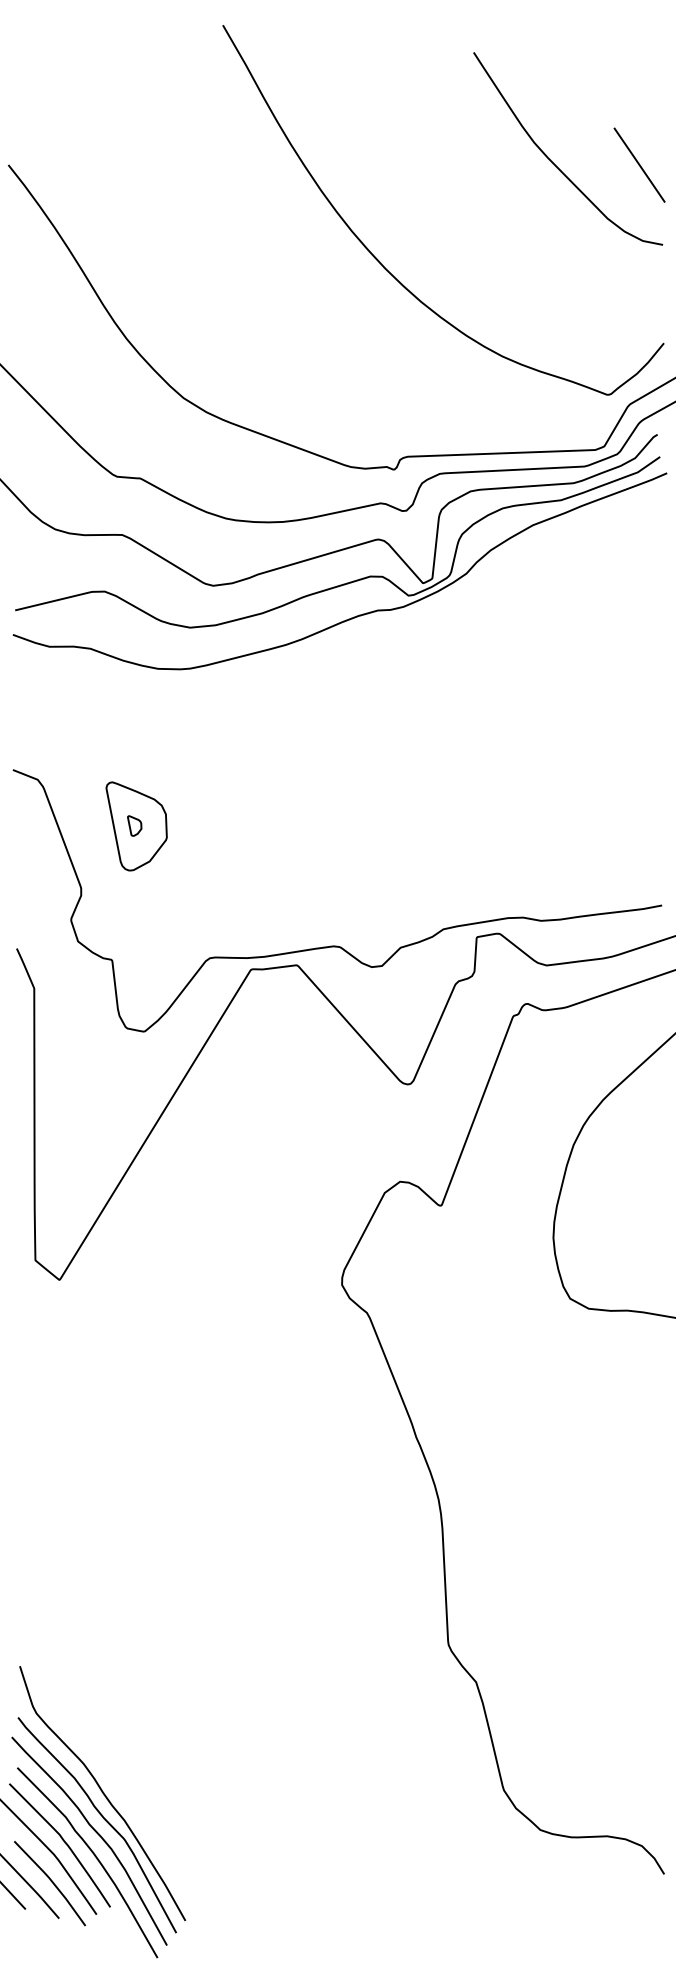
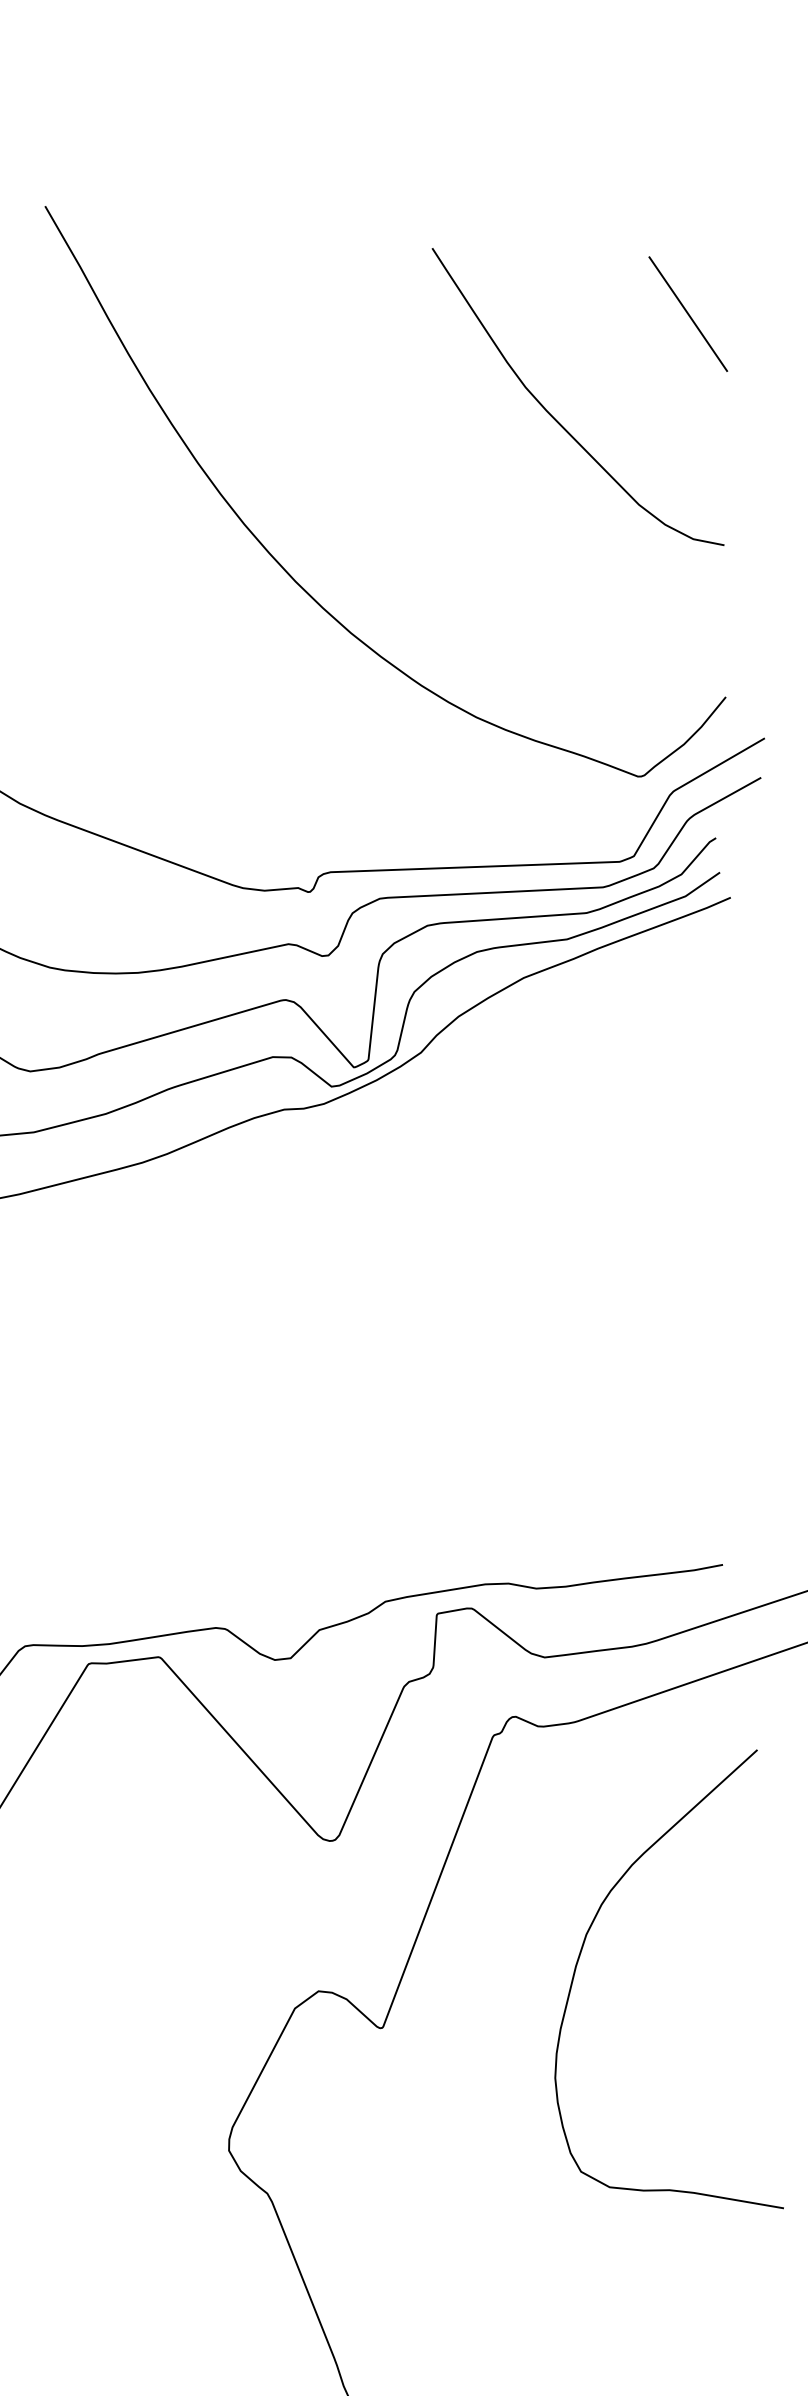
line: (639, 164) -> (688, 313), moved

